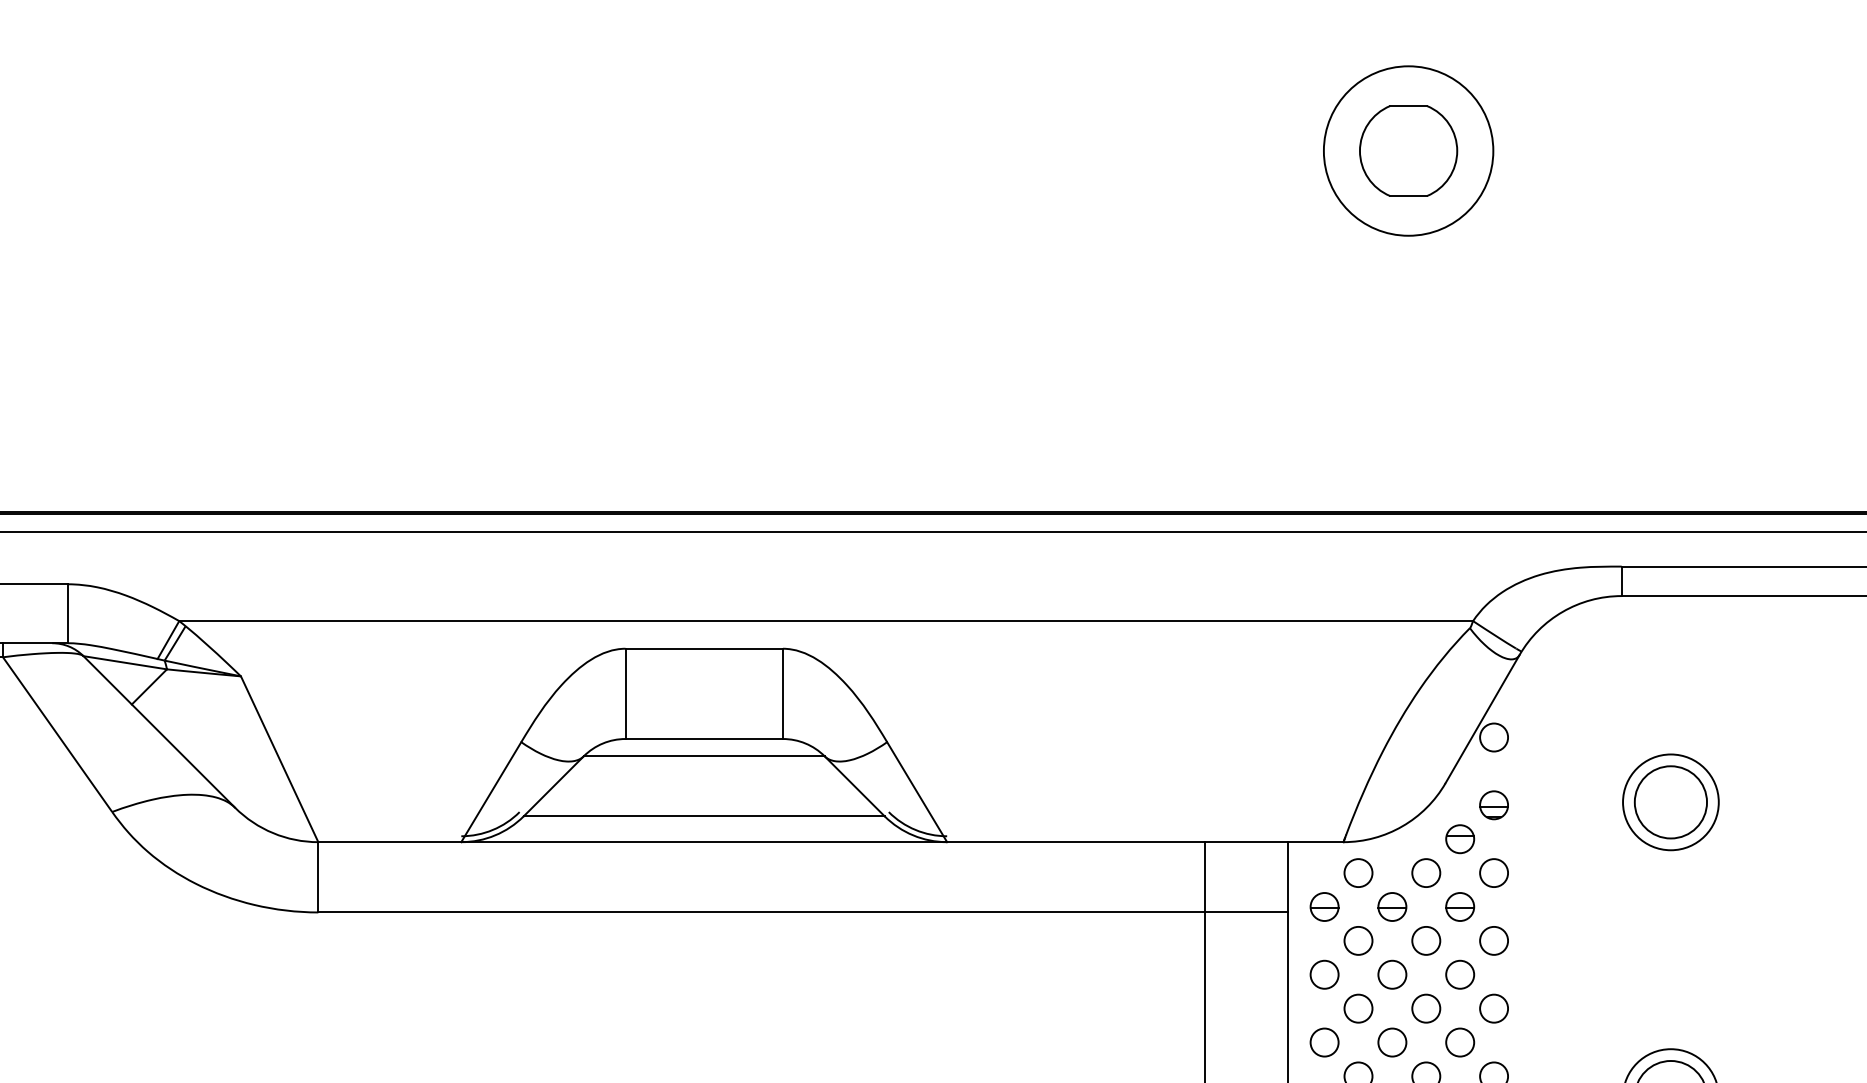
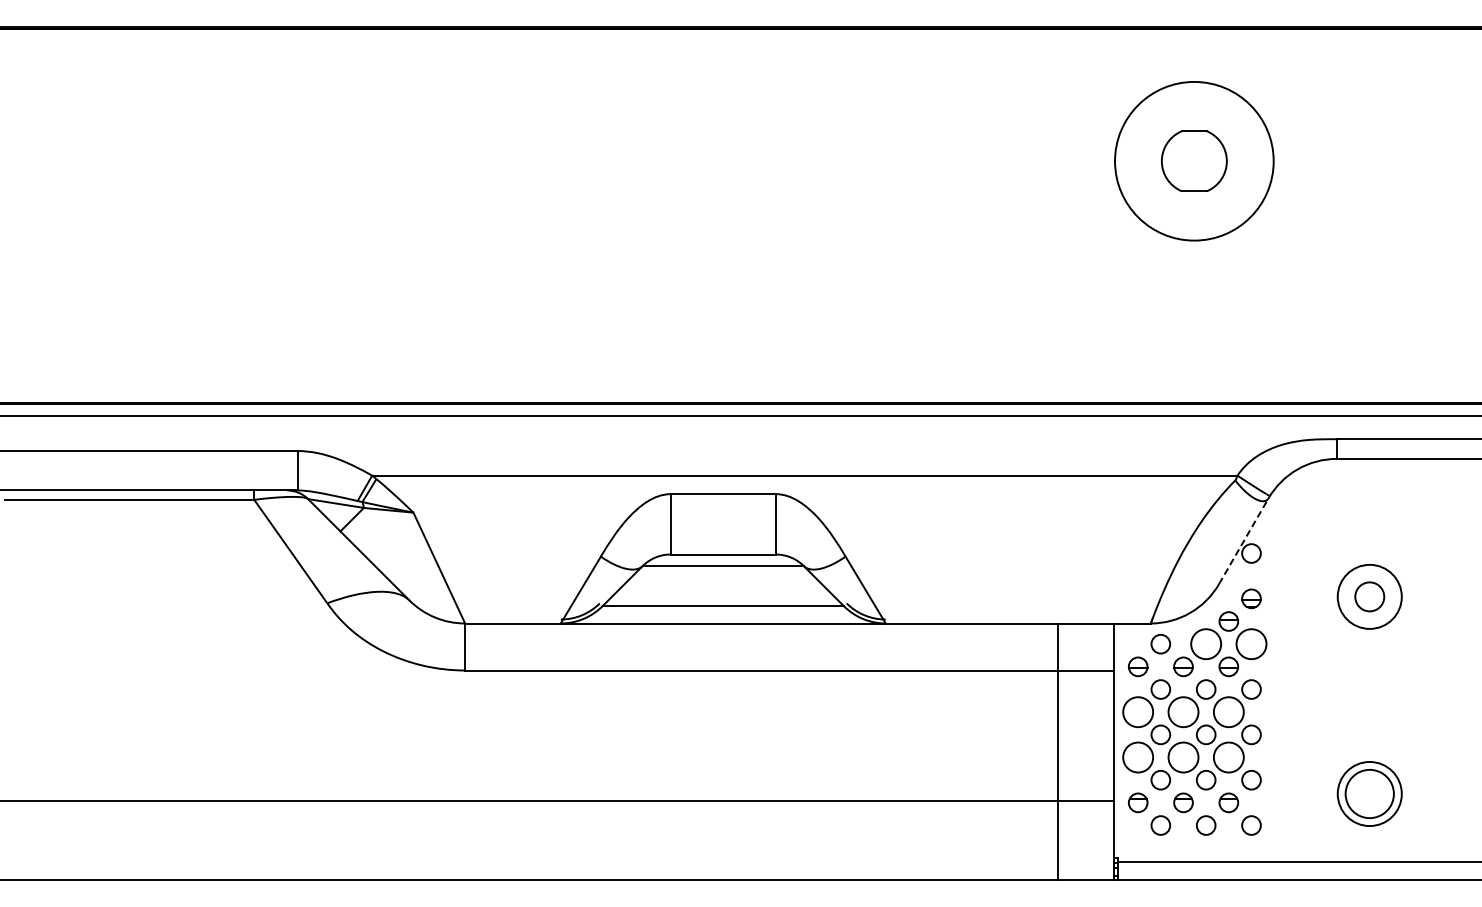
circle: (1408, 149) -> (1194, 160), size x1.4
line: (1482, 719) -> (1243, 541), solid -> dashed
circle: (1670, 801) -> (1369, 596), size x0.6
circle: (1425, 872) -> (1205, 643), size x1.6
circle: (1494, 872) -> (1251, 643), size x1.6
circle: (1323, 973) -> (1137, 711), size x1.6
circle: (1392, 973) -> (1183, 711), size x1.6
circle: (1459, 973) -> (1228, 711), size x1.6
circle: (1323, 1042) -> (1137, 757), size x1.6
circle: (1392, 1042) -> (1183, 757), size x1.6
circle: (1459, 1042) -> (1228, 757), size x1.6

